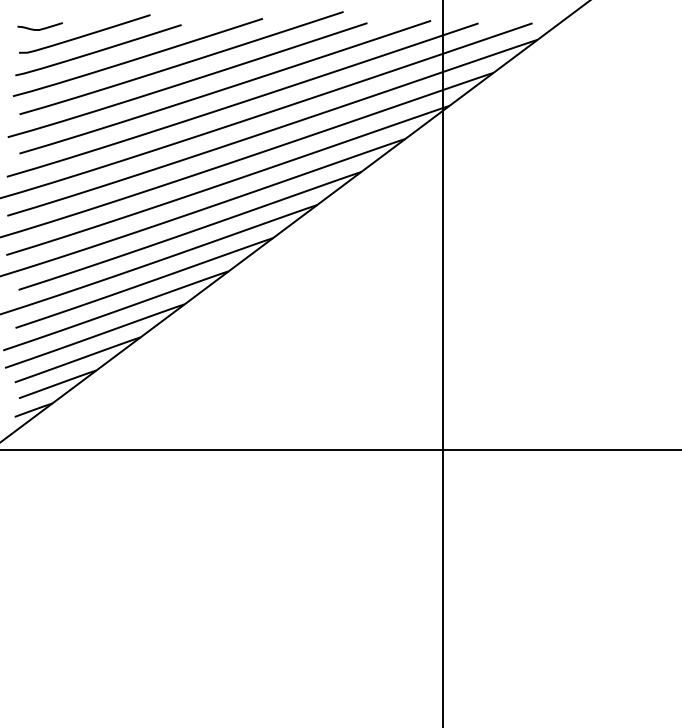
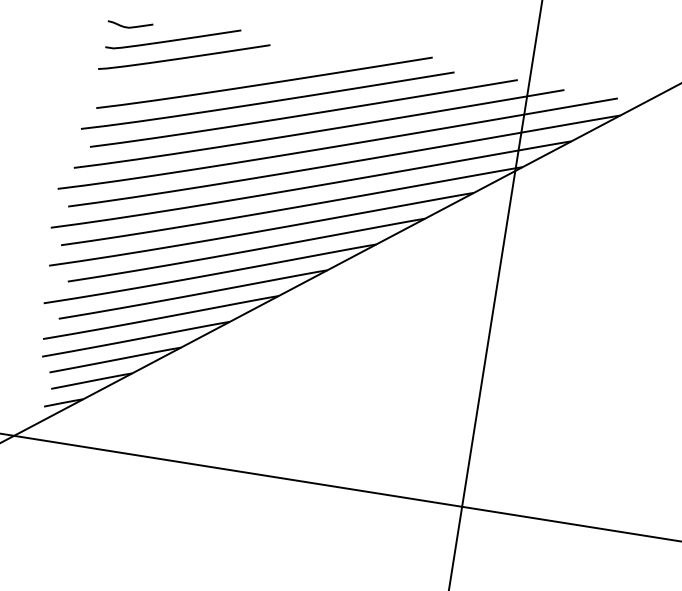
curve: (137, 57) -> (221, 70), removed

